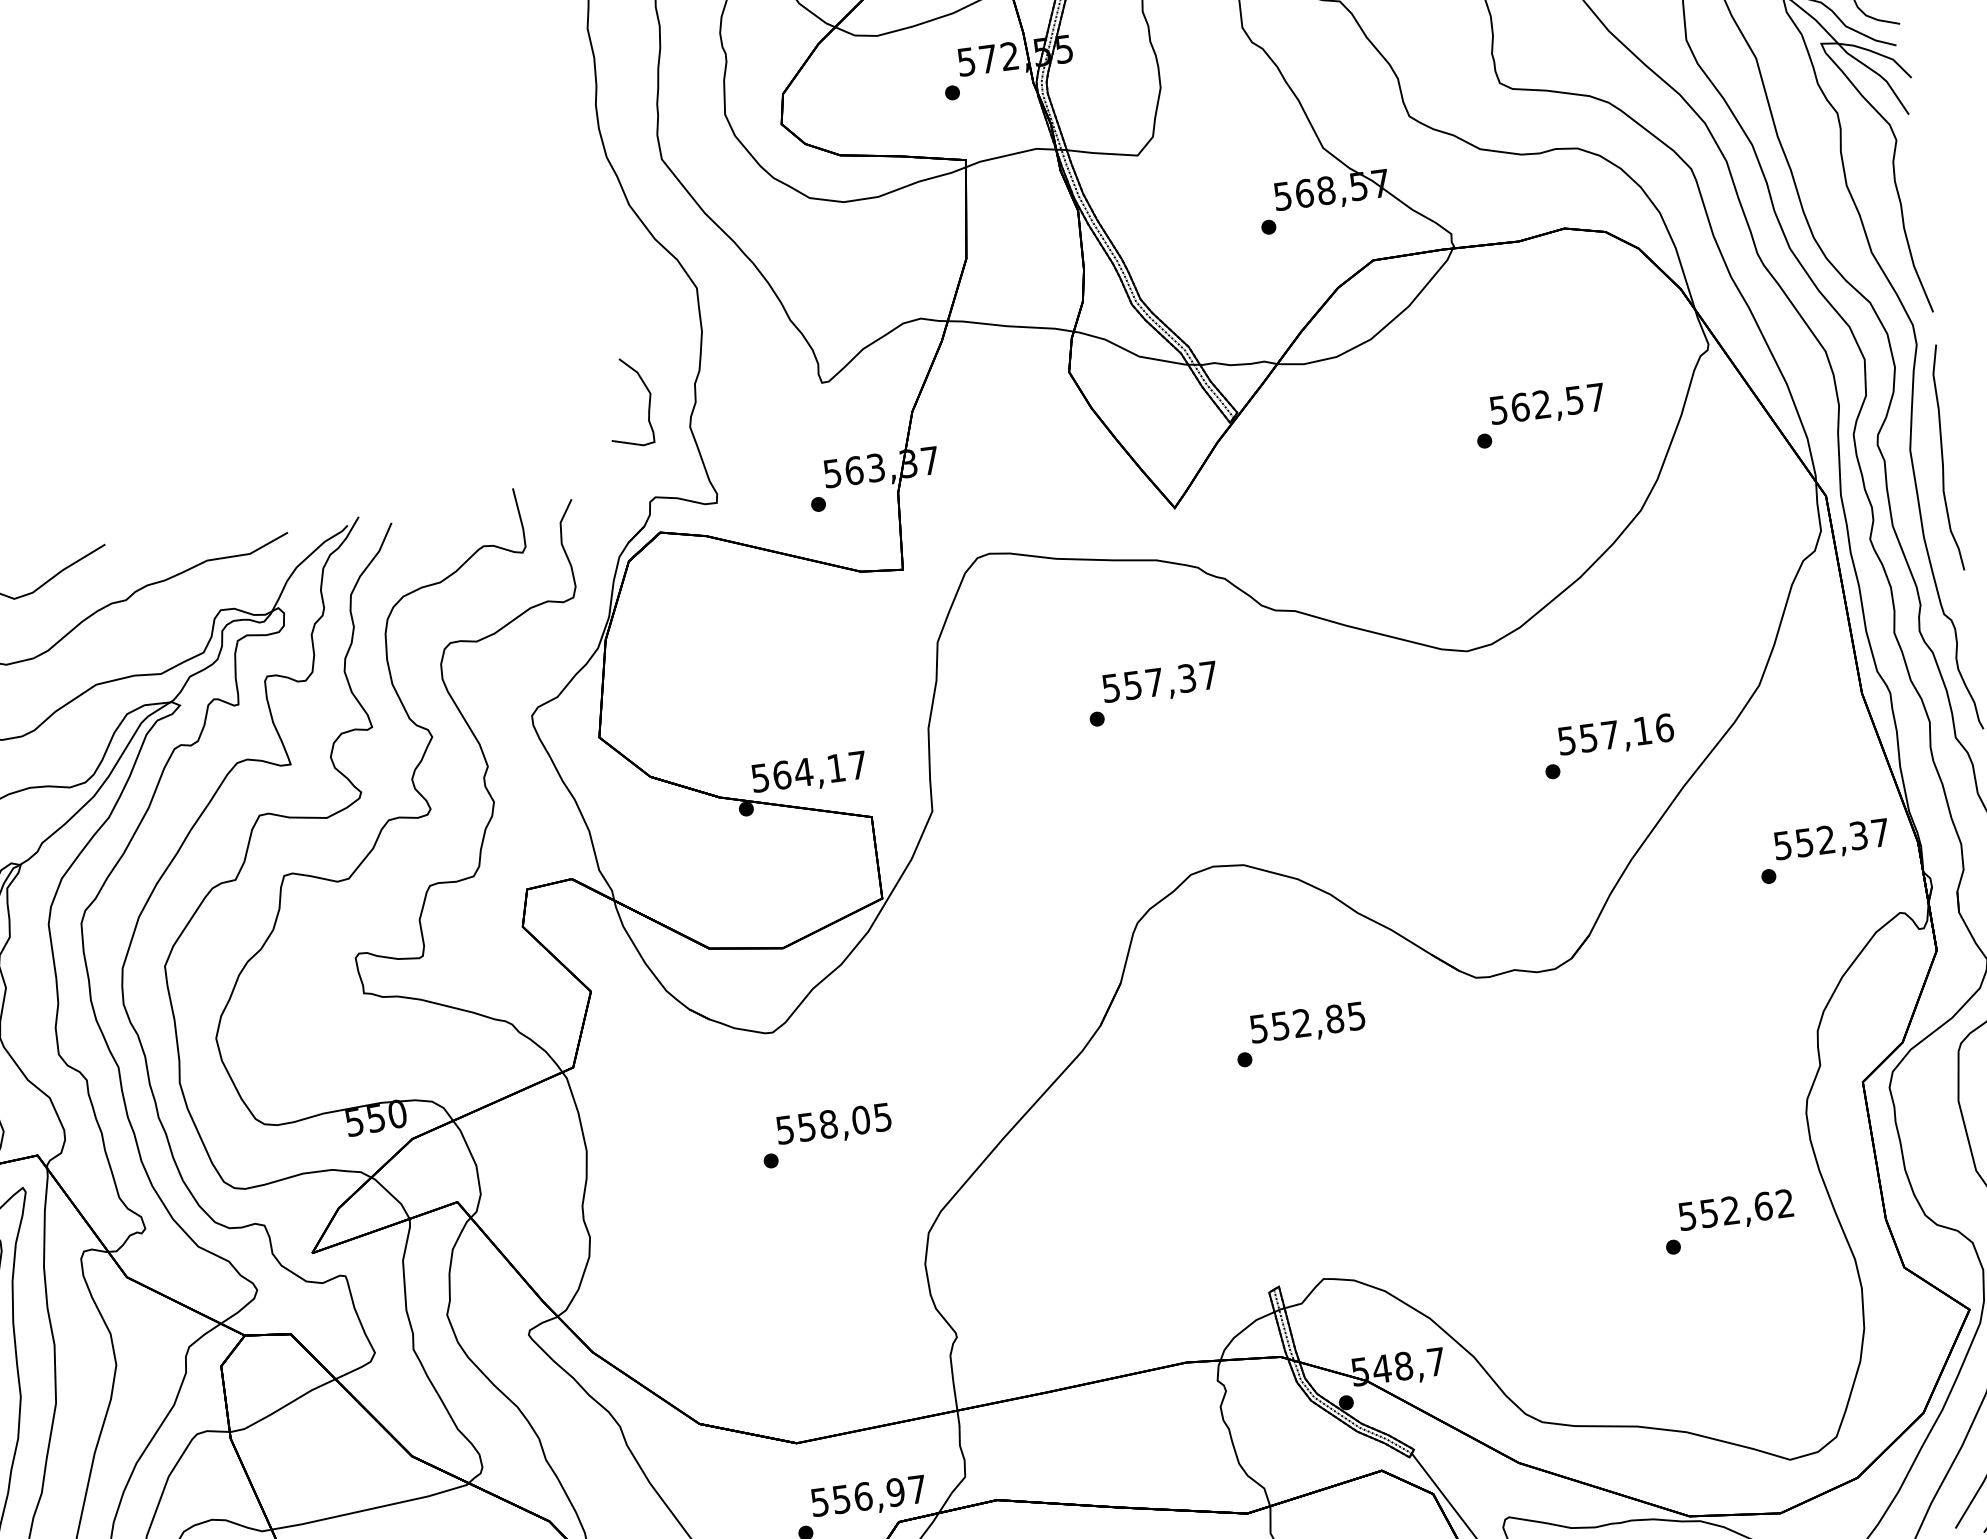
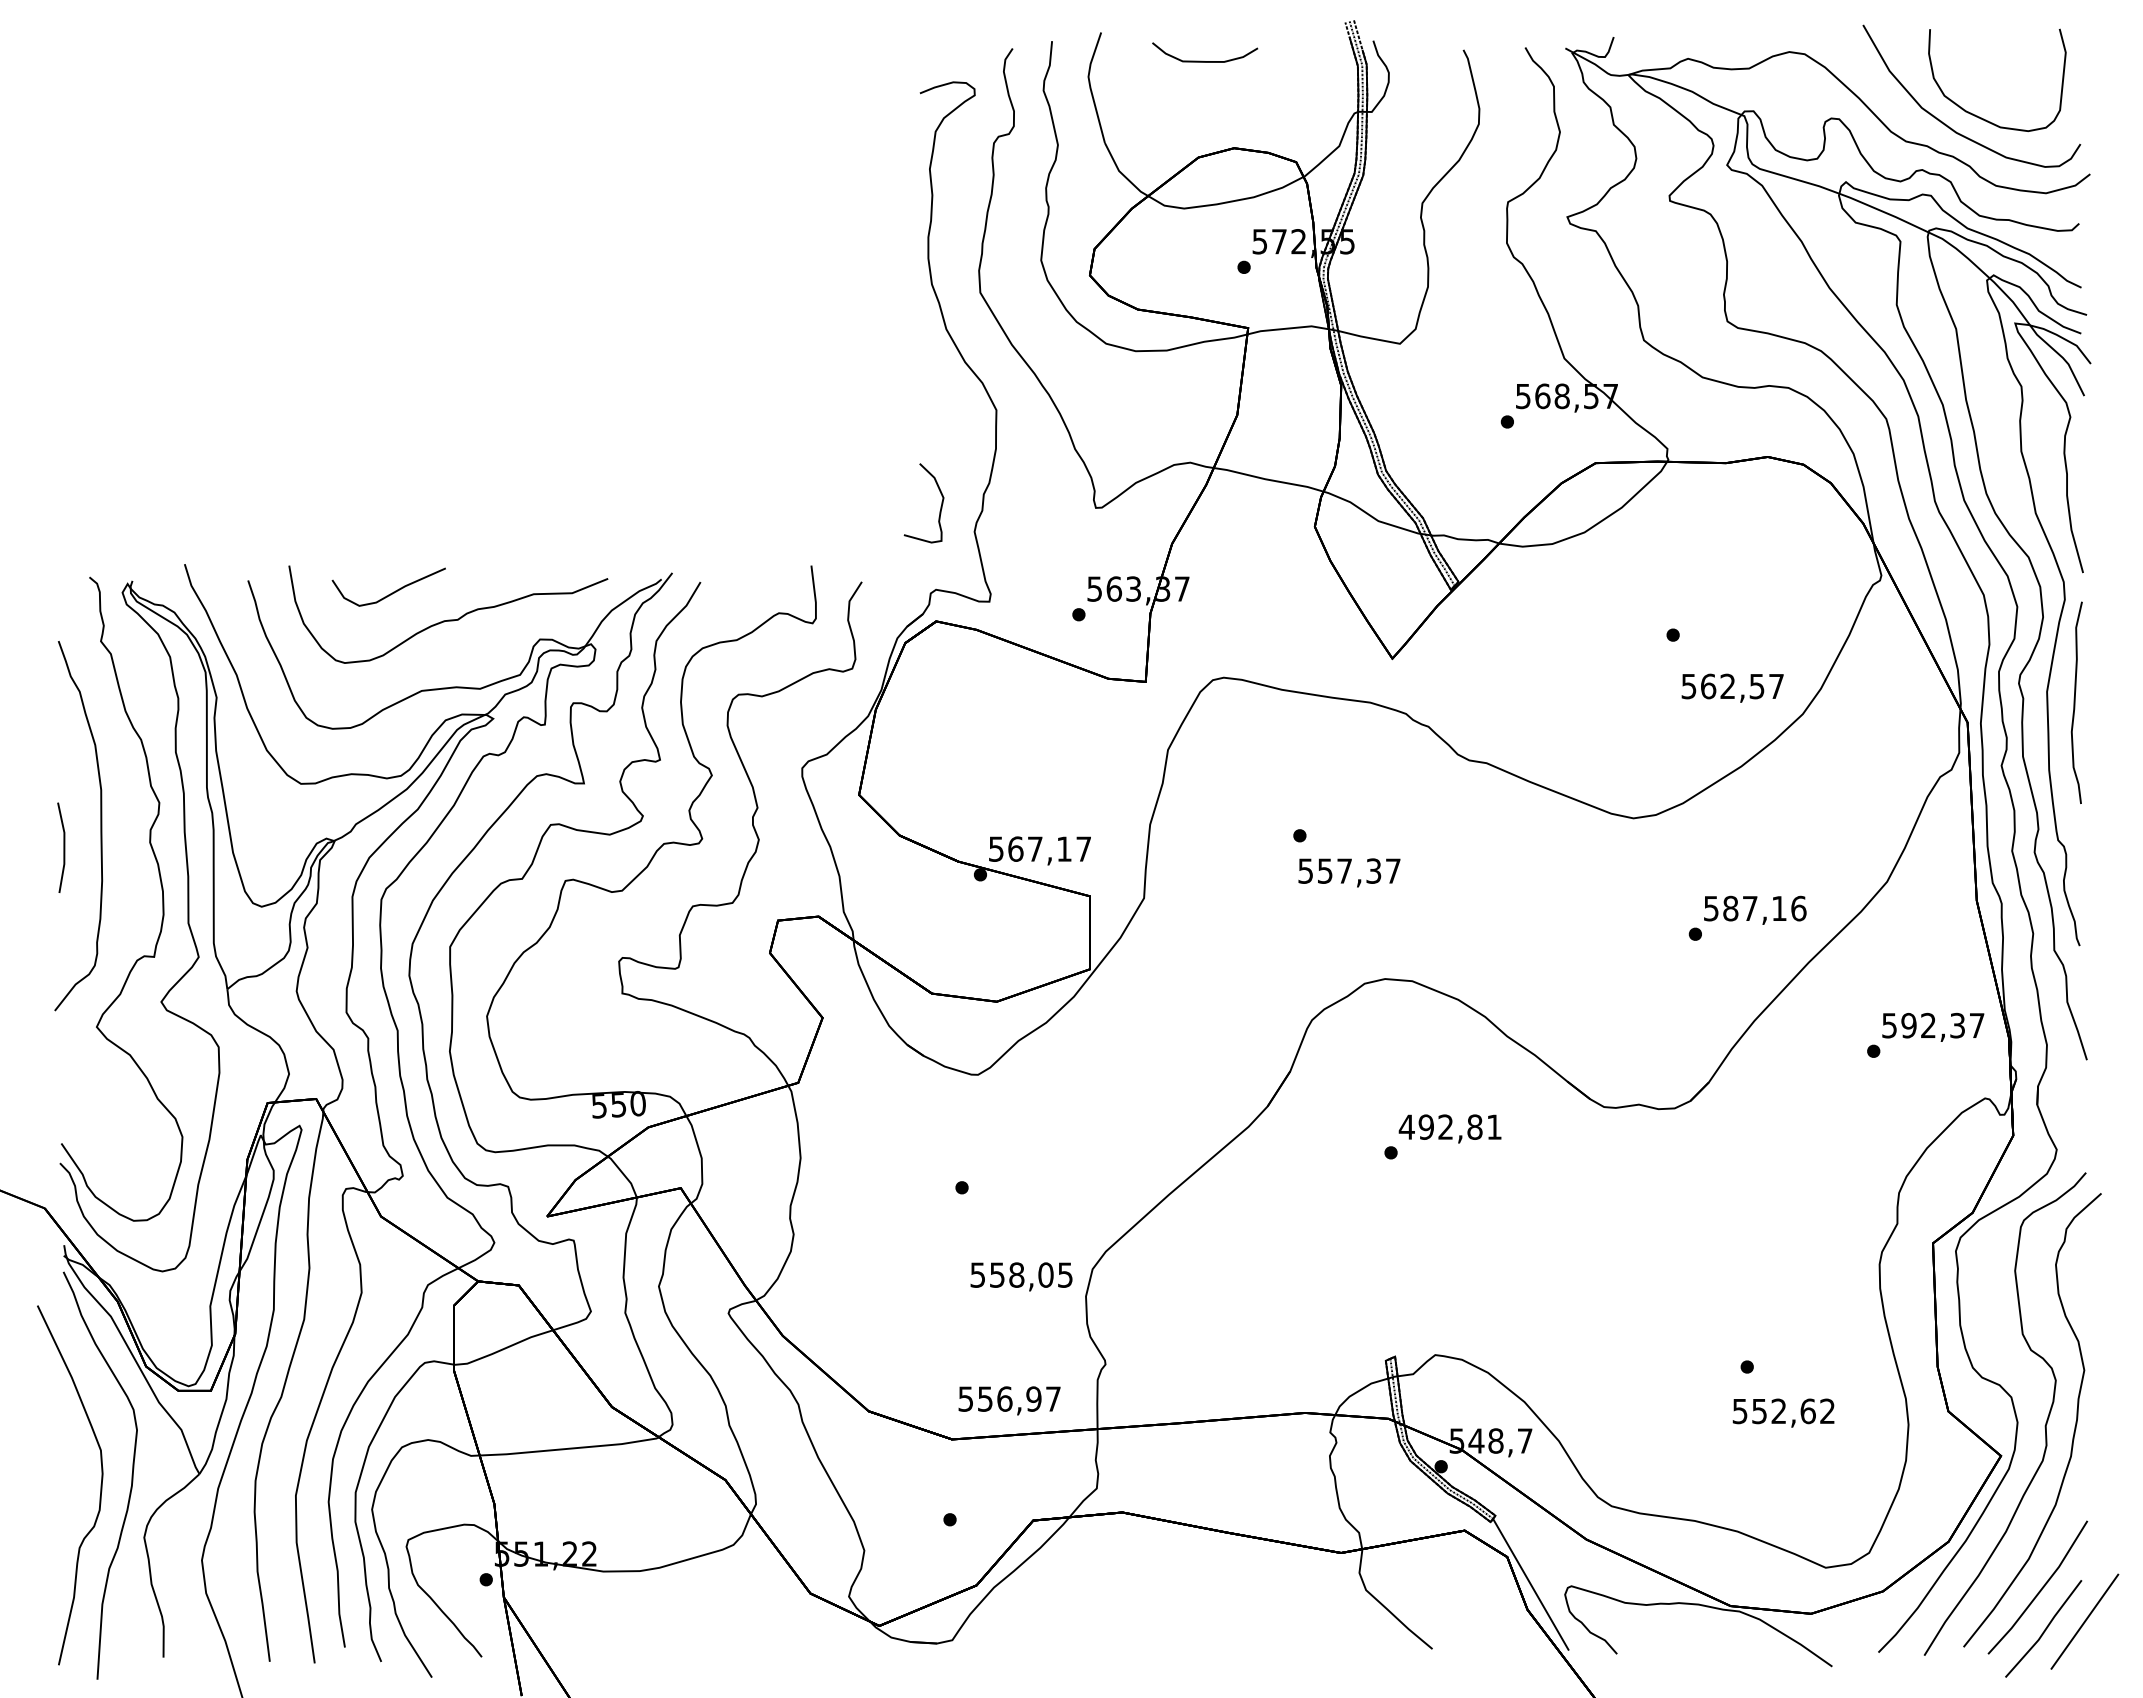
text: (1547, 405) -> (1732, 687), moved
text: (1160, 683) -> (1349, 872), moved
text: (1588, 737) -> (1730, 908), 557,16 -> 587,16
text: (803, 771) -> (1035, 848), 564,17 -> 567,17
text: (1803, 842) -> (1908, 1025), 552,37 -> 592,37
text: (1306, 1021) -> (1449, 1126), 552,85 -> 492,81
text: (834, 1125) -> (1021, 1276), moved
text: (1736, 1211) -> (1783, 1412), moved
text: (868, 1497) -> (1009, 1400), moved

